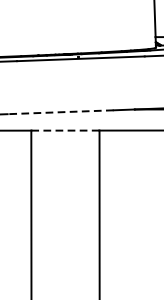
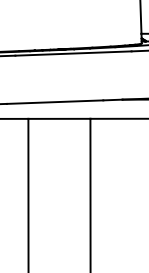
line: (60, 112) -> (54, 102), dashed -> solid
line: (64, 130) -> (58, 118), dashed -> solid

